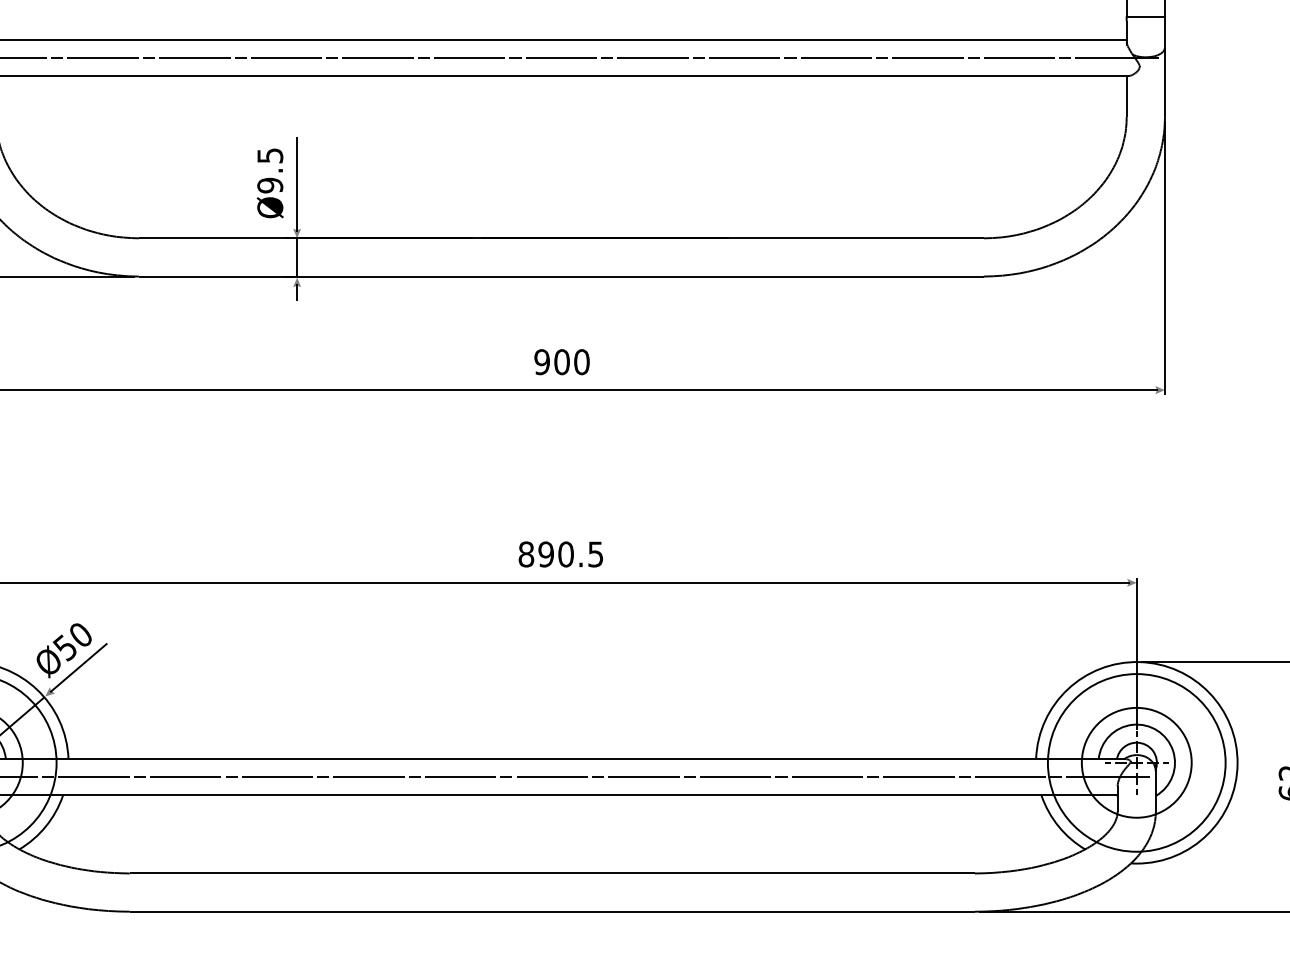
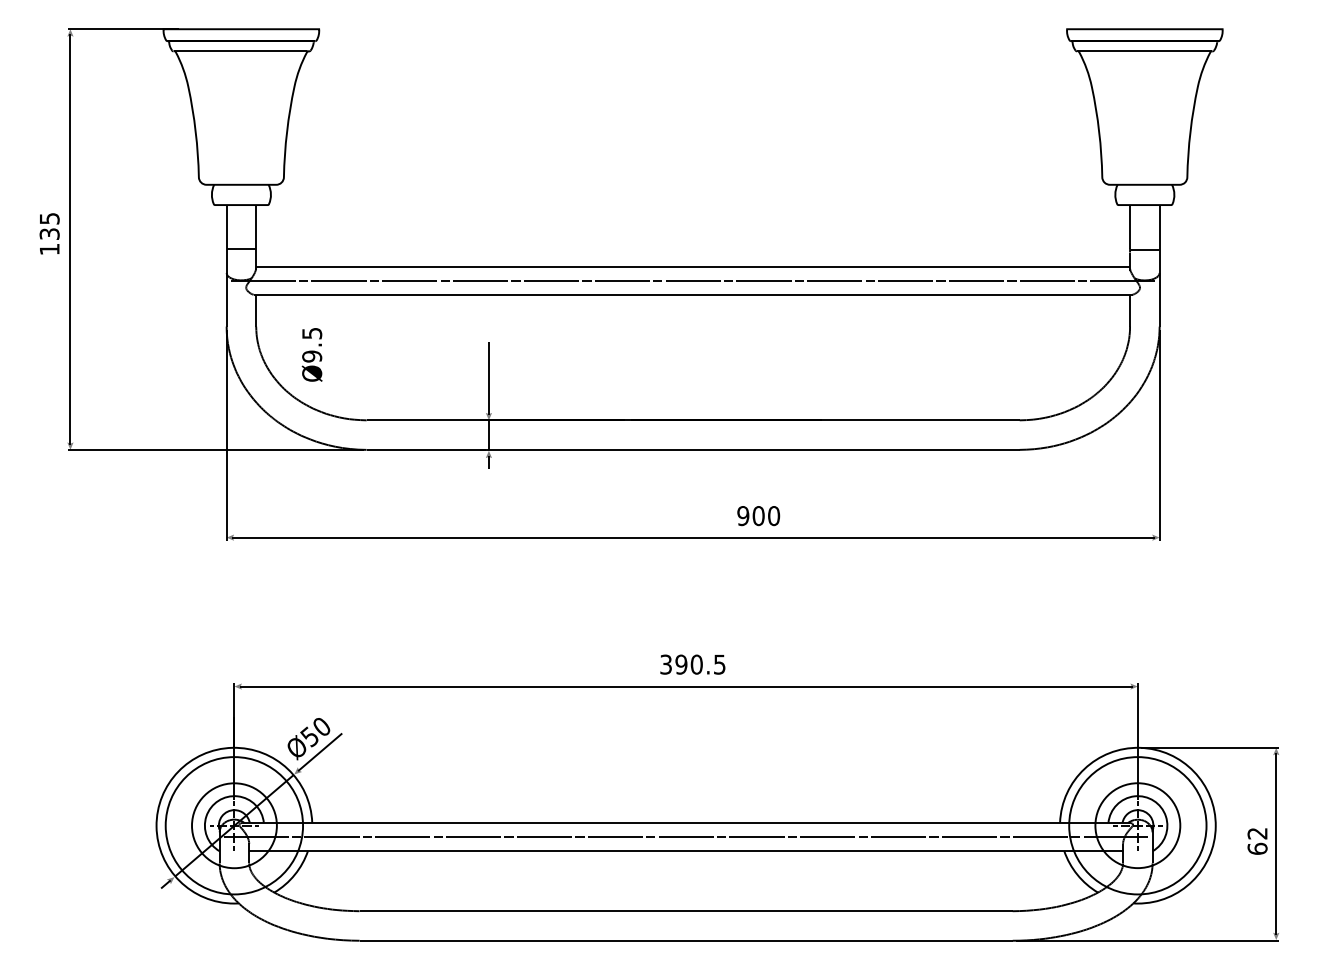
text: (269, 182) -> (311, 354), moved
text: (561, 362) -> (758, 516), moved
text: (526, 554) -> (666, 664), 890.5 -> 390.5

